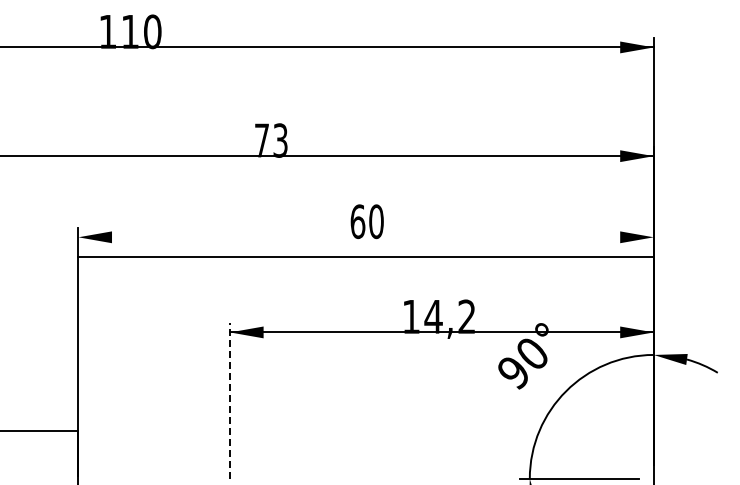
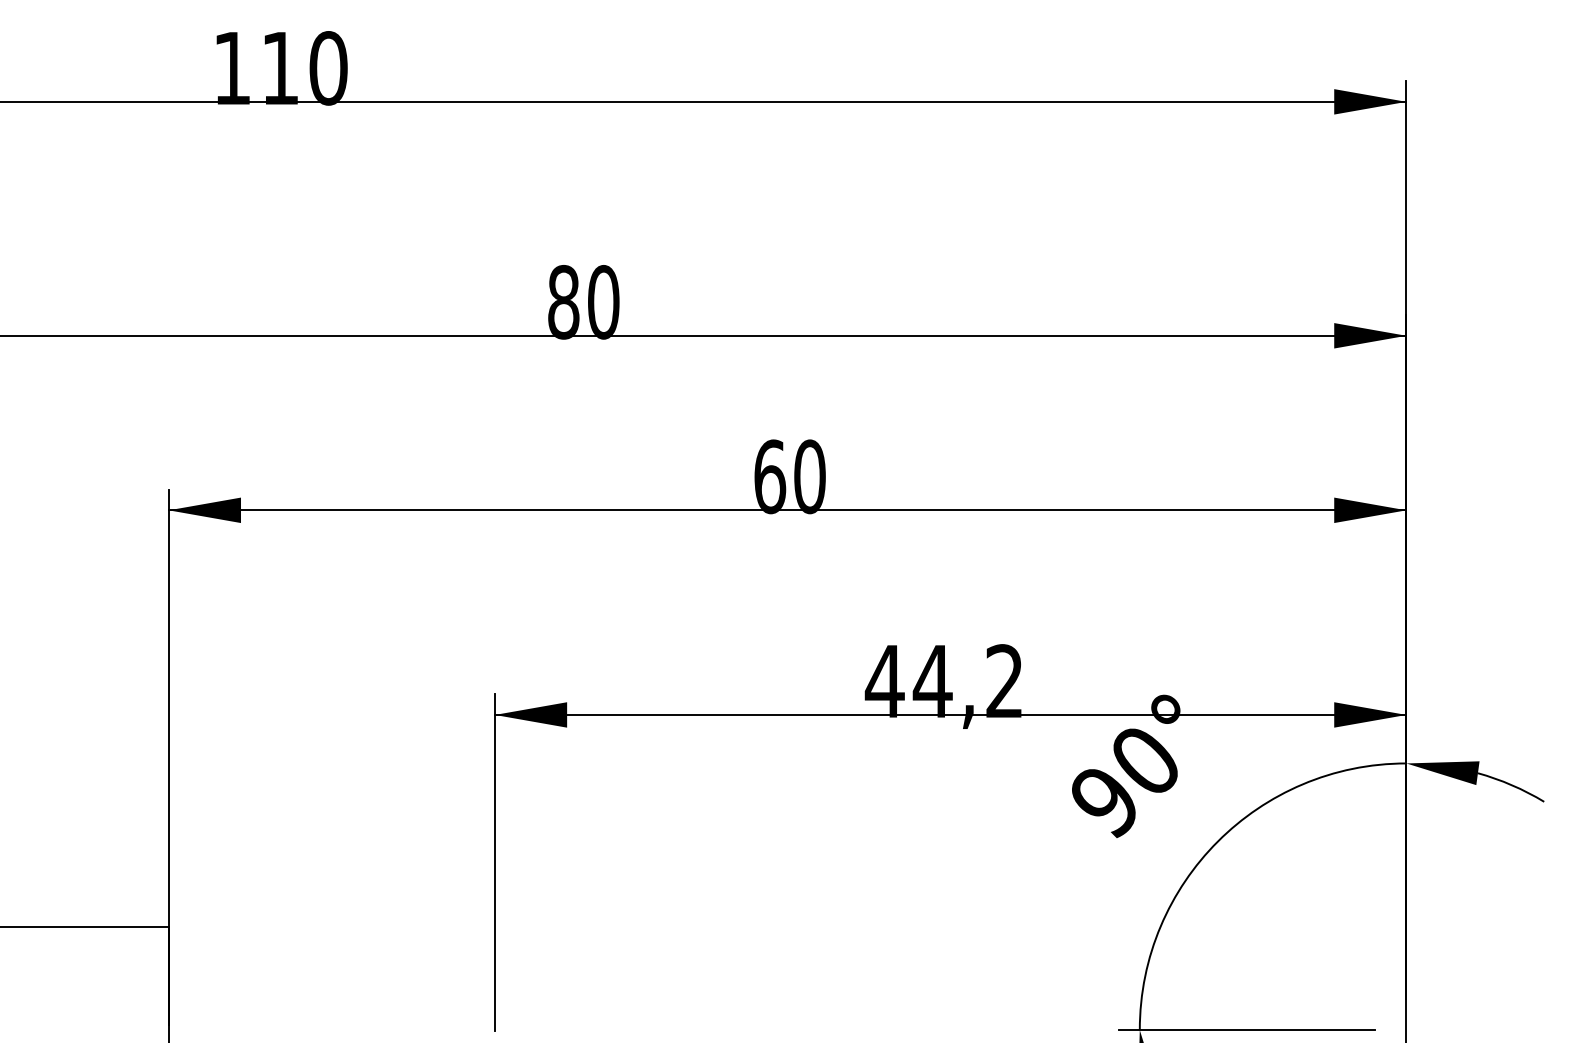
text: (270, 140) -> (581, 302), 73 -> 80
line: (365, 257) -> (786, 510), moved
text: (411, 316) -> (885, 680), 14,2 -> 44,2
line: (230, 400) -> (495, 861), dashed -> solid

